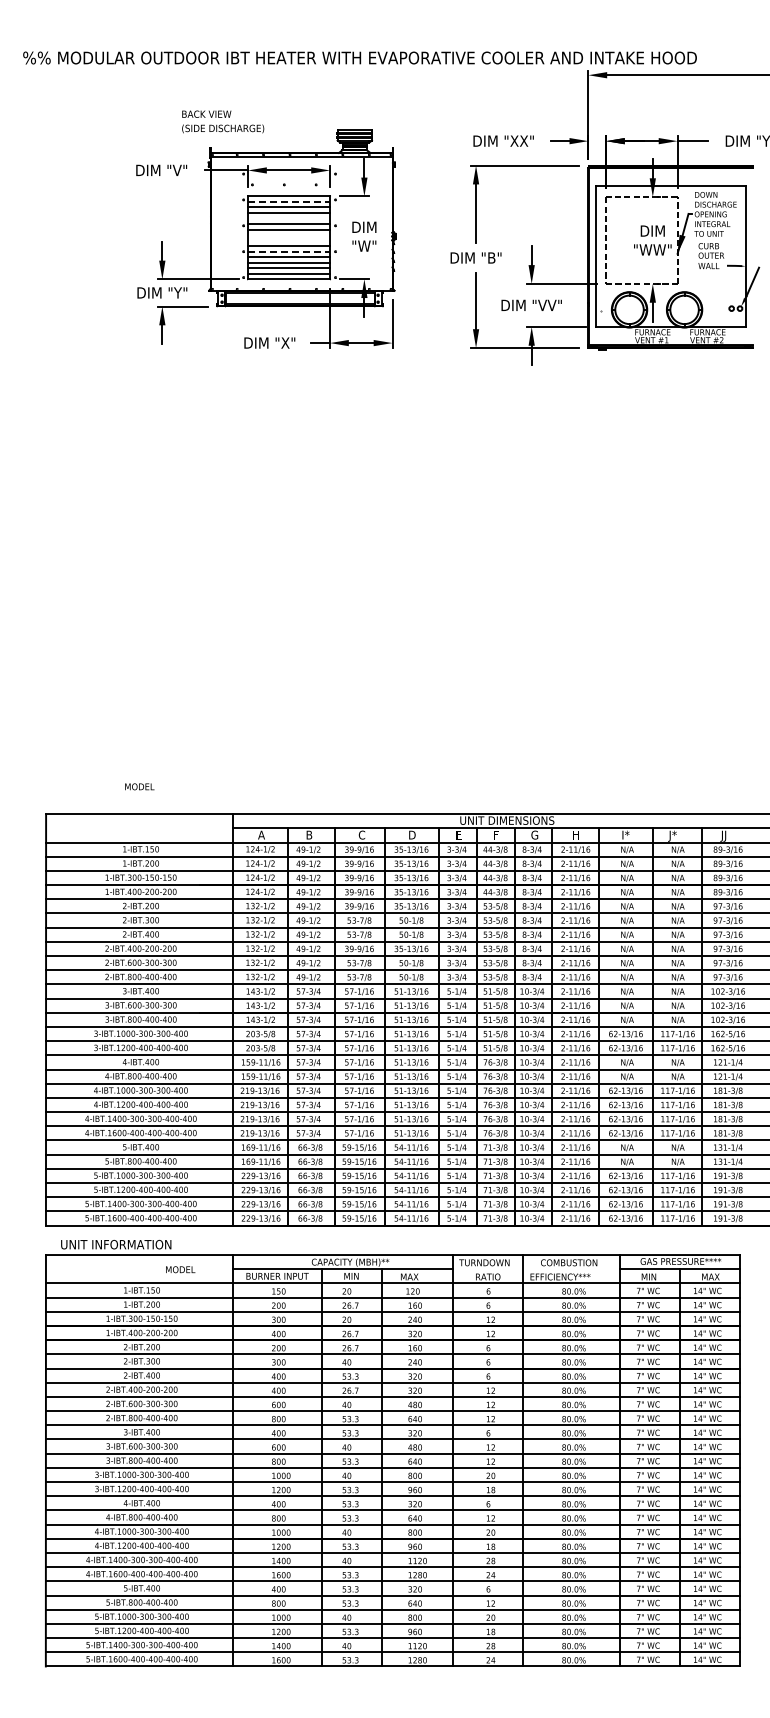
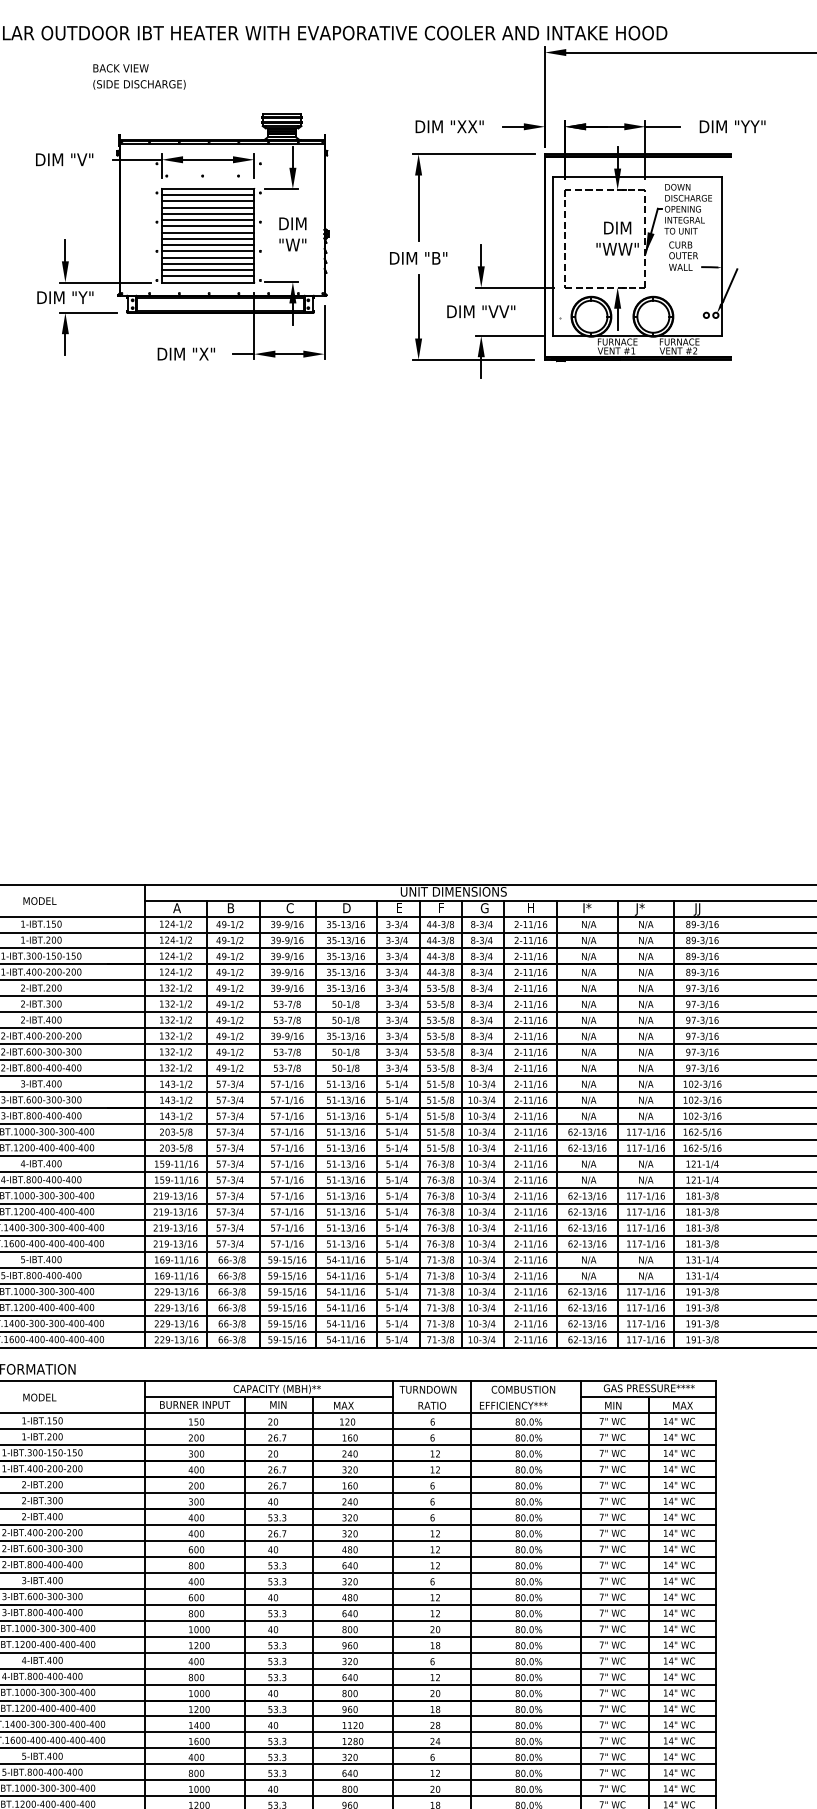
text: (223, 121) -> (139, 76), moved
line: (289, 201) -> (208, 194), dashed -> solid
line: (289, 218) -> (208, 213), added
line: (289, 235) -> (208, 233), added
line: (289, 240) -> (208, 238), added
line: (289, 251) -> (208, 251), dashed -> solid
text: (139, 786) -> (39, 900), moved
text: (180, 1269) -> (39, 1397), moved

